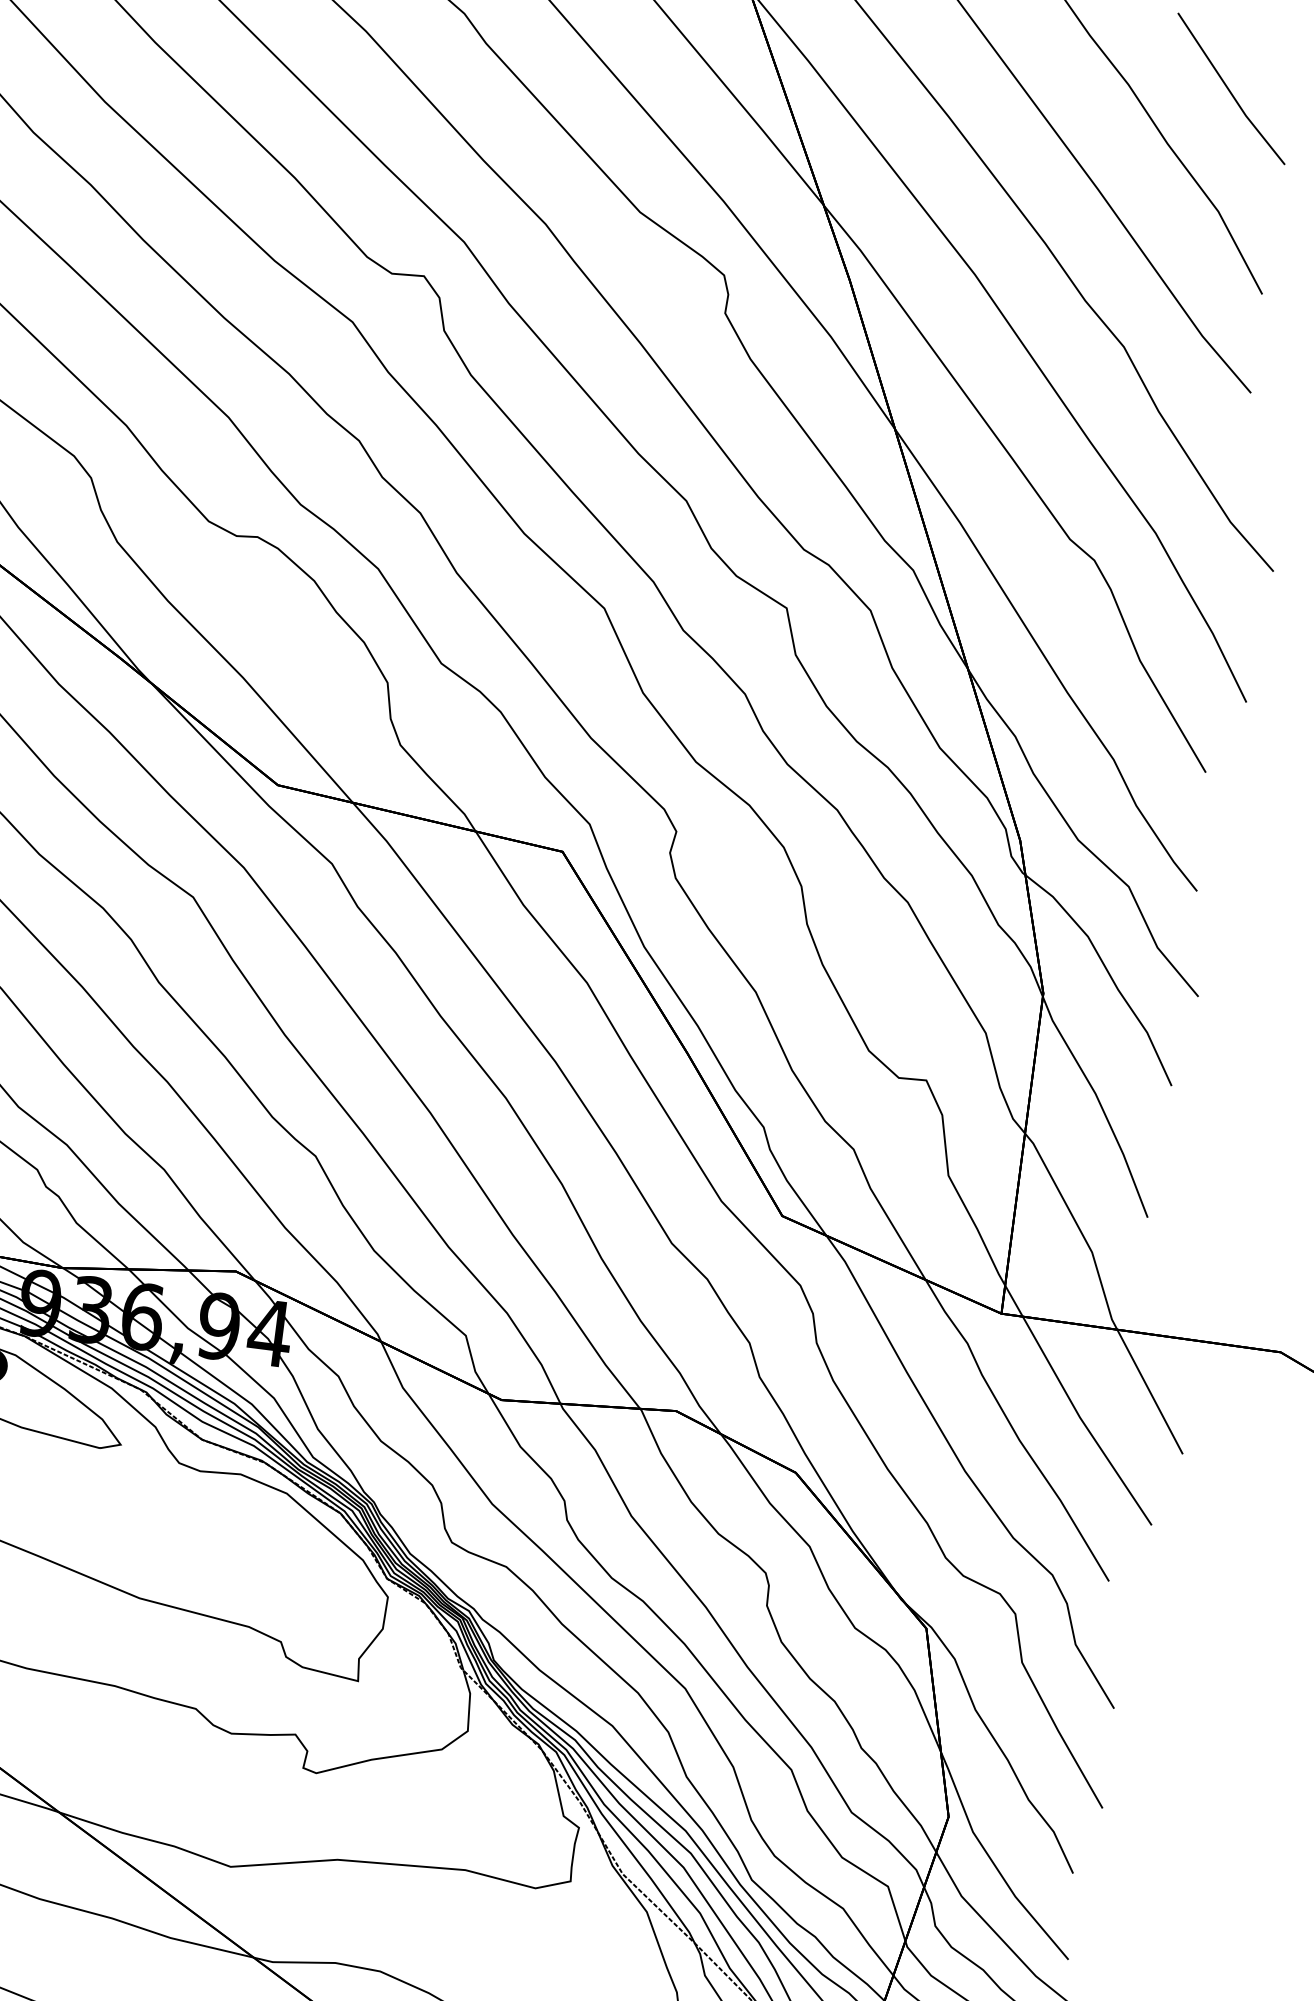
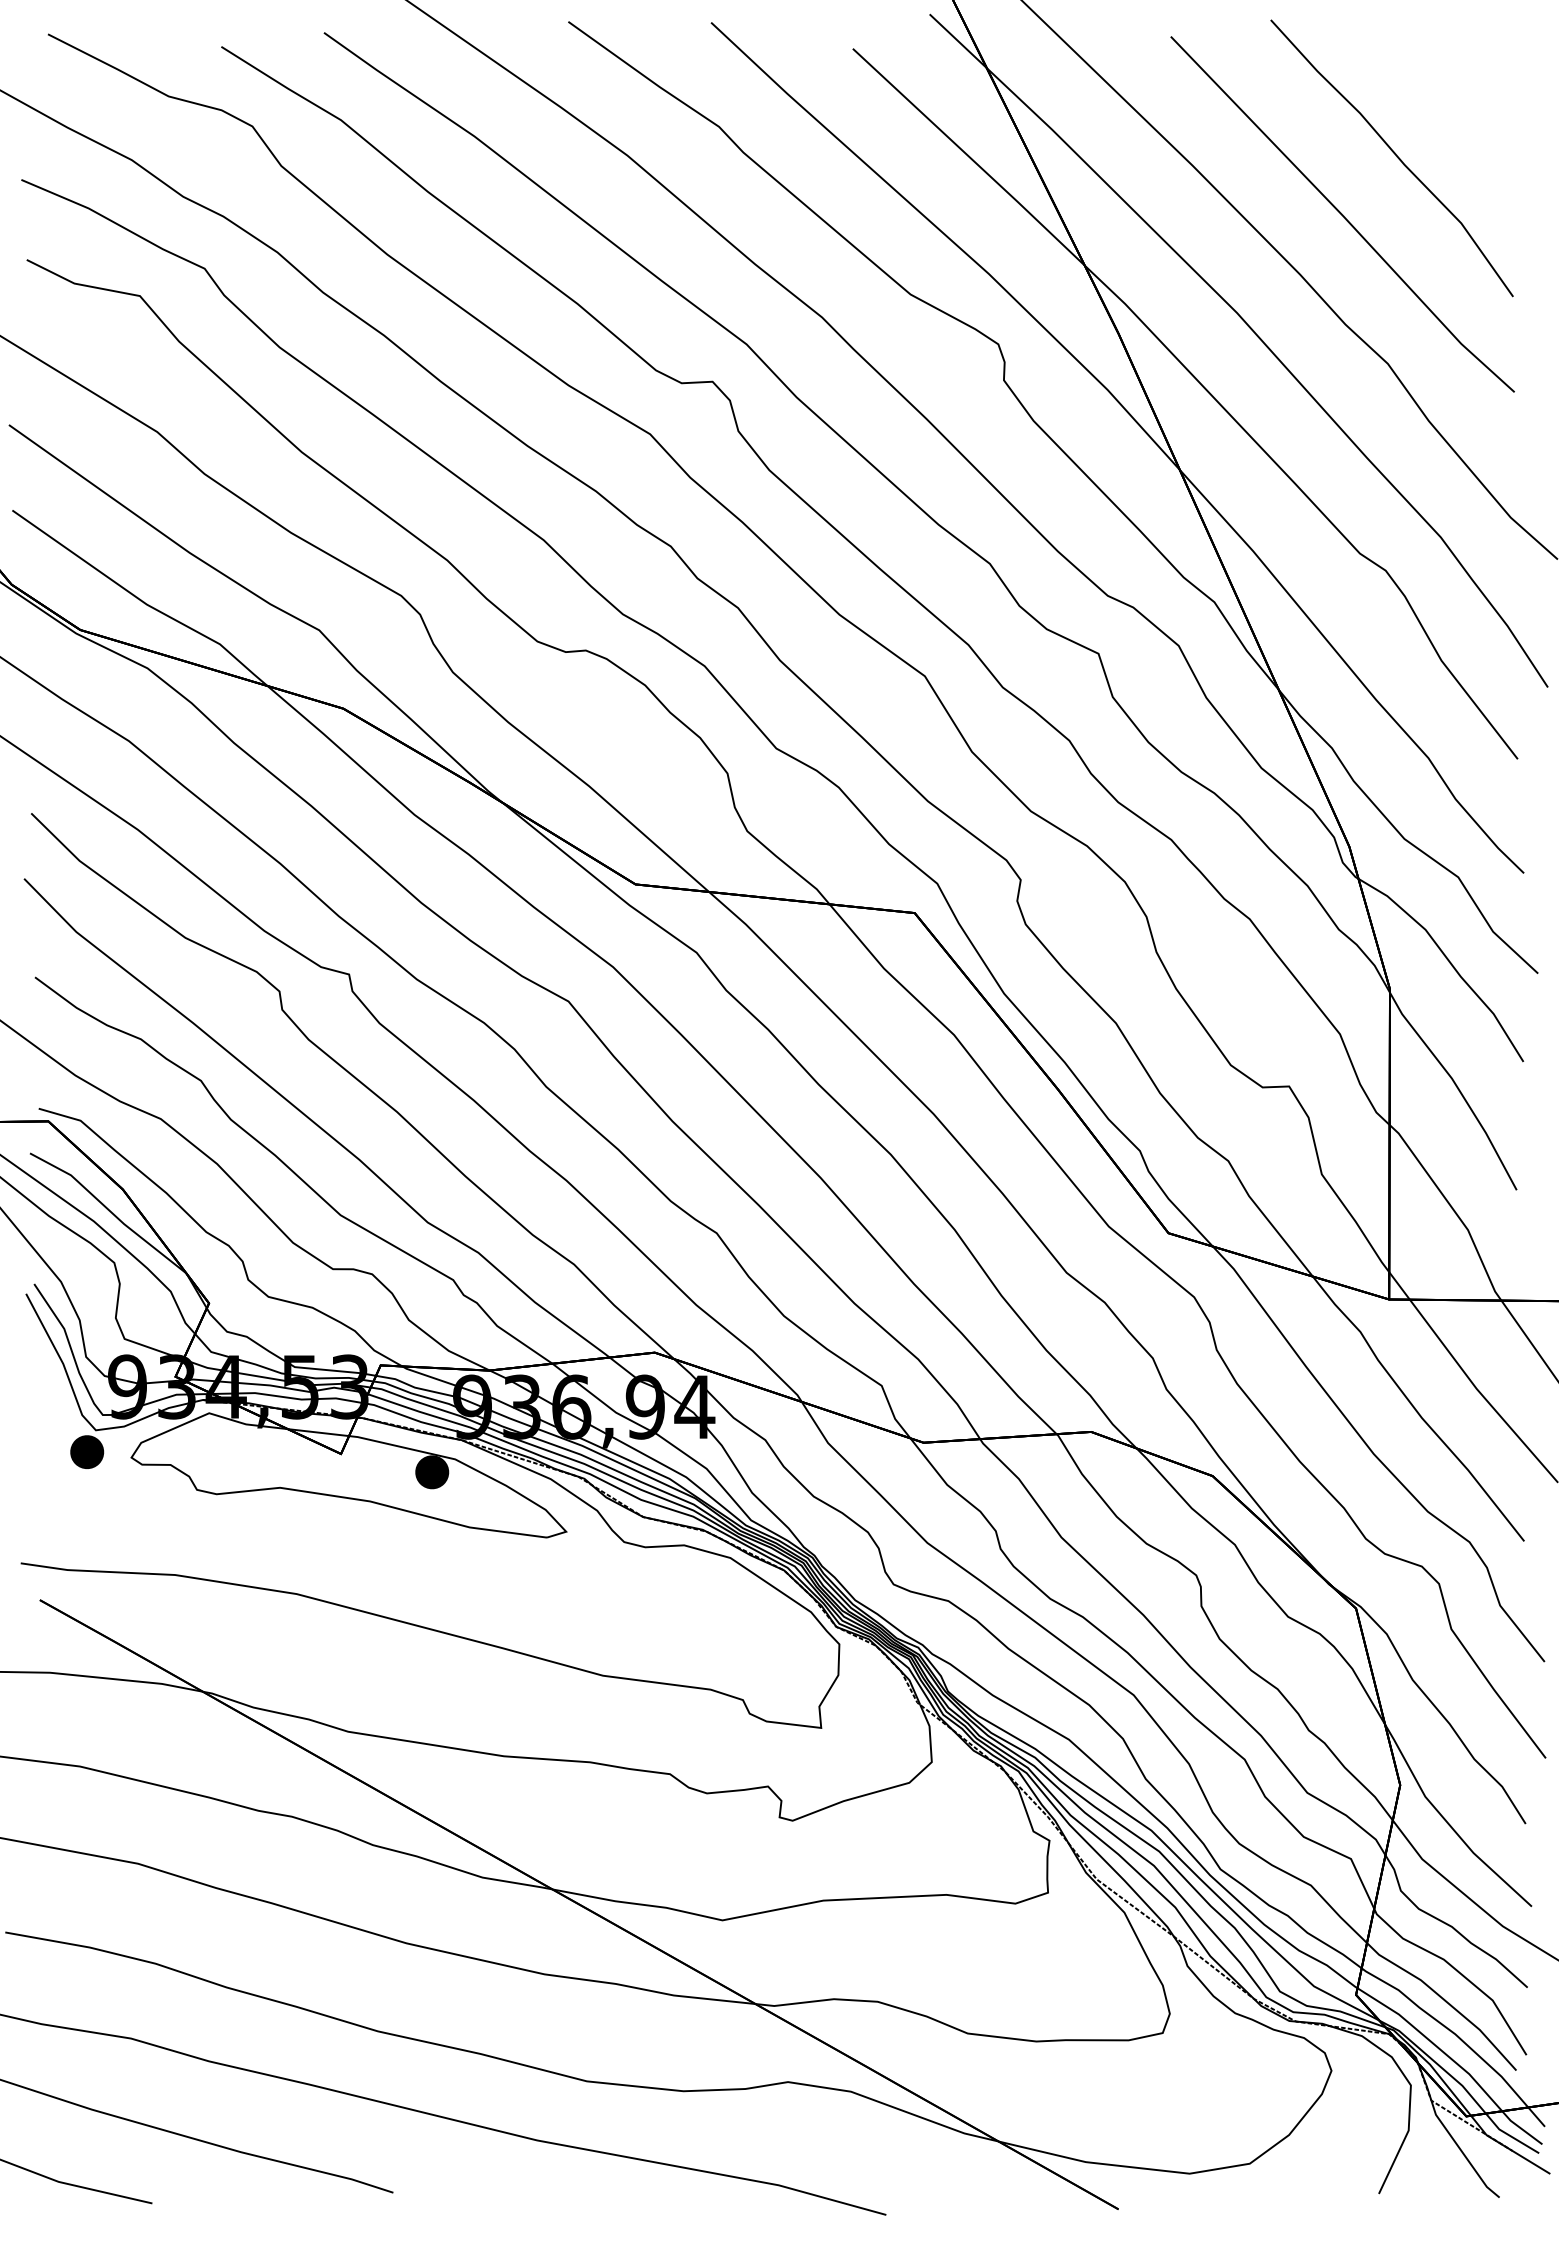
part: (1231, 88) -> (1458, 104), removed

